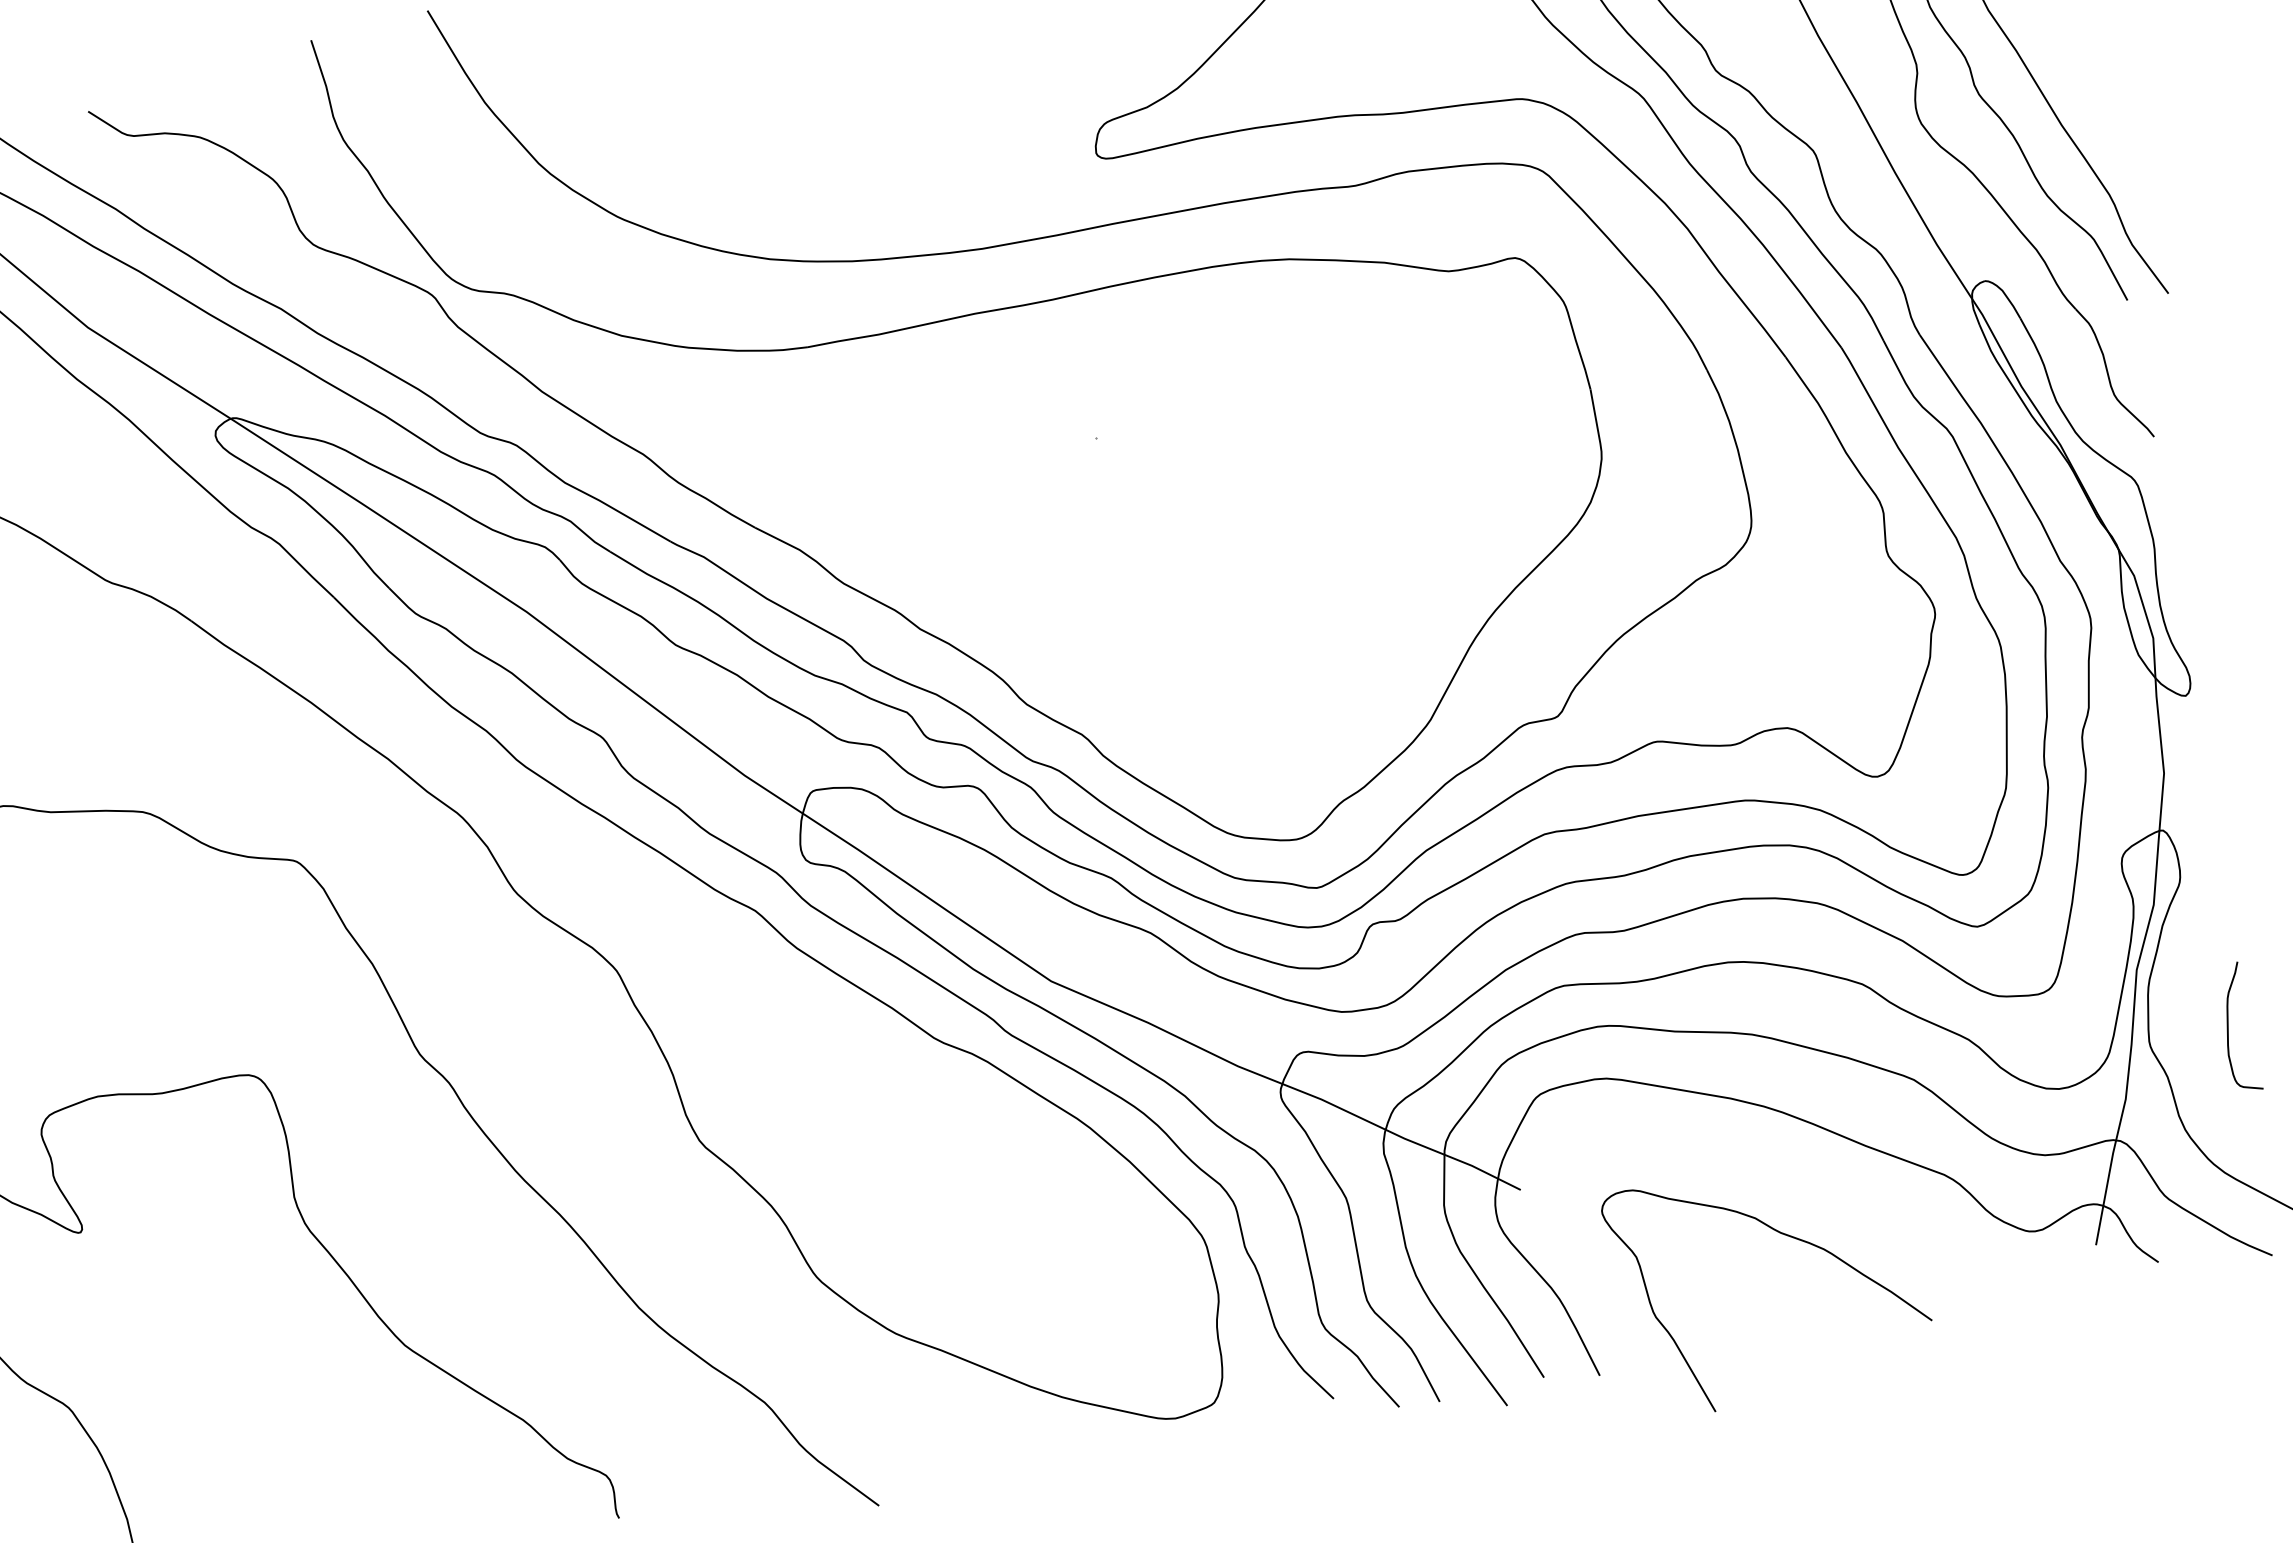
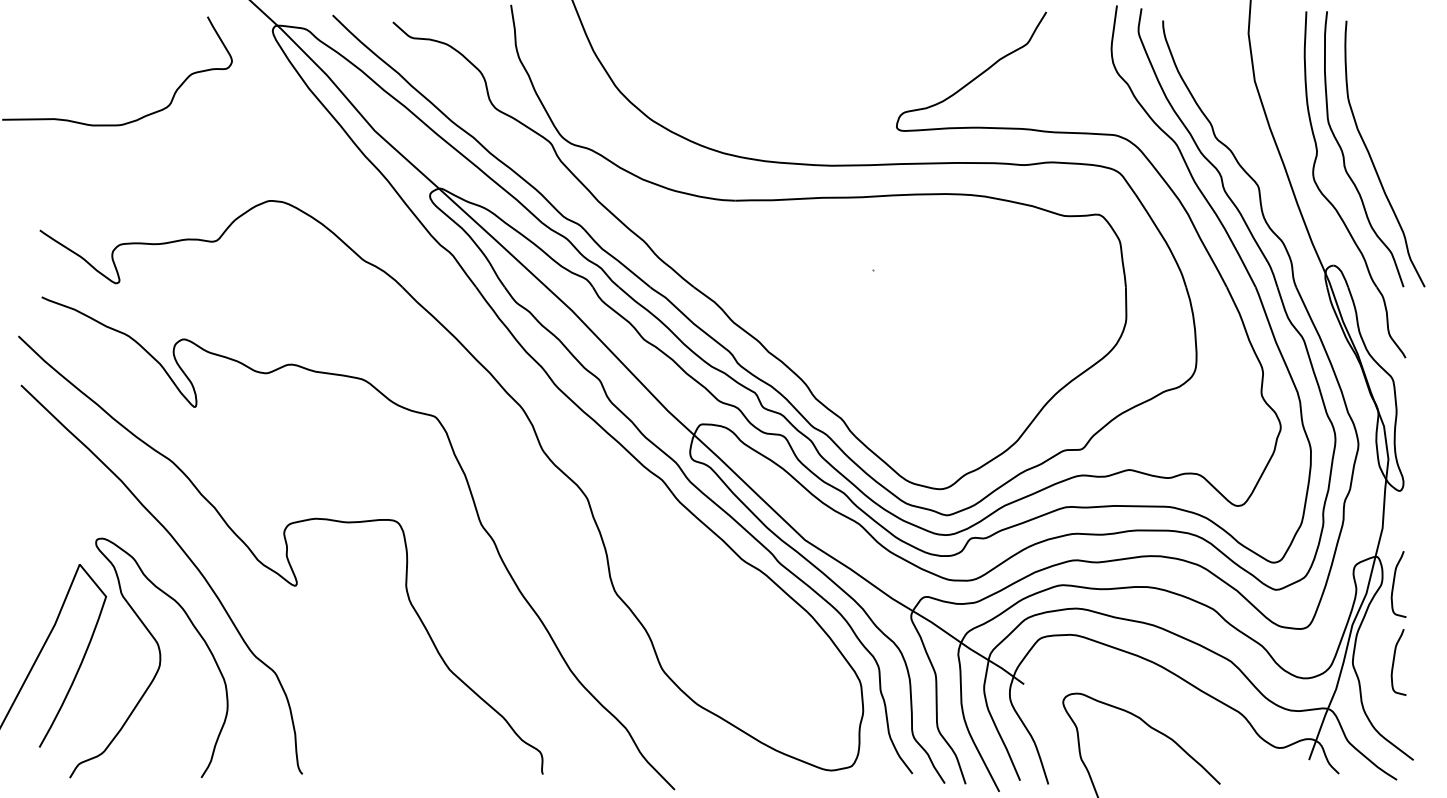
curve: (2205, 878) -> (1394, 584), added

